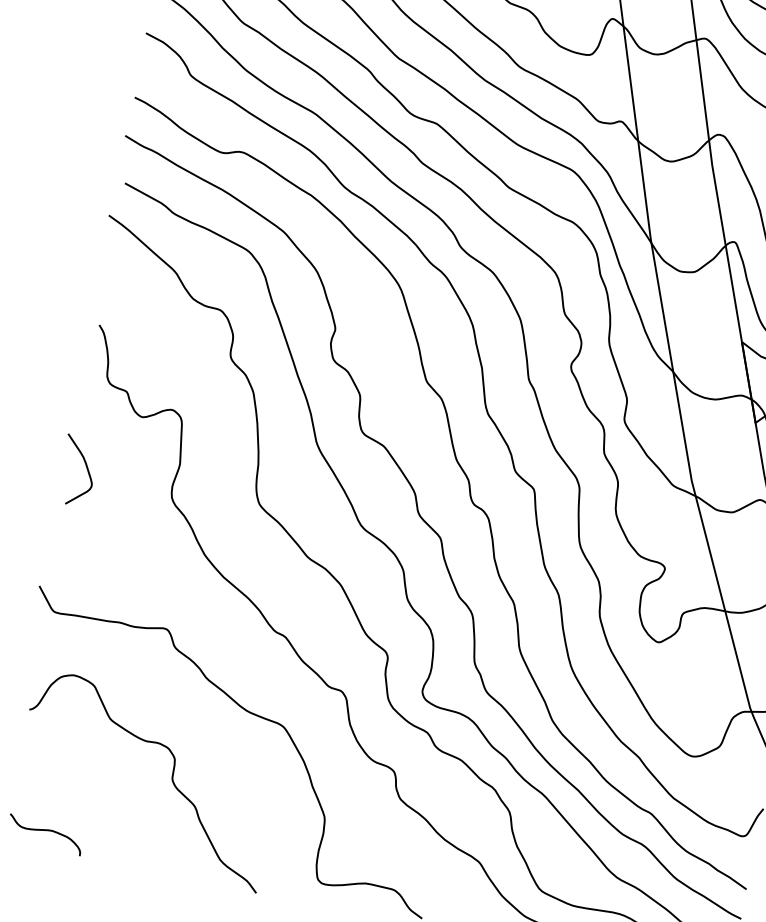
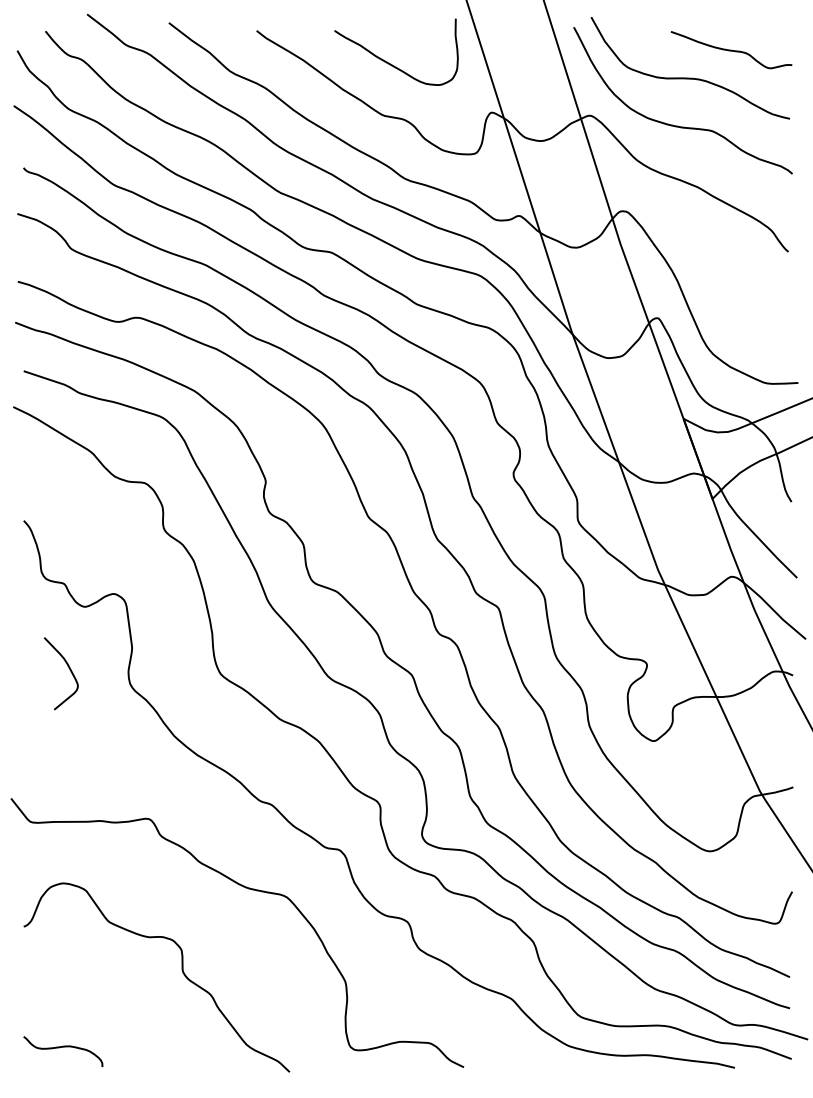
curve: (85, 467) -> (68, 668), moved

